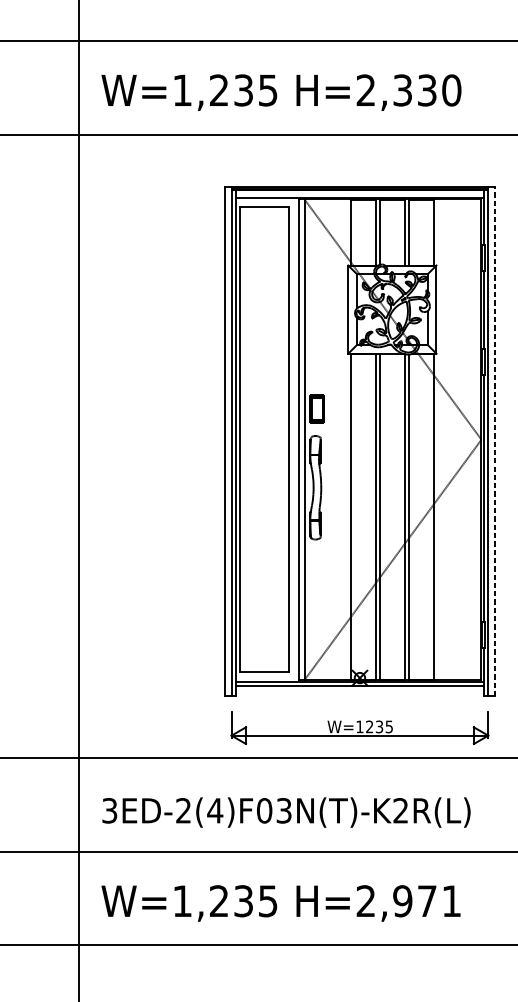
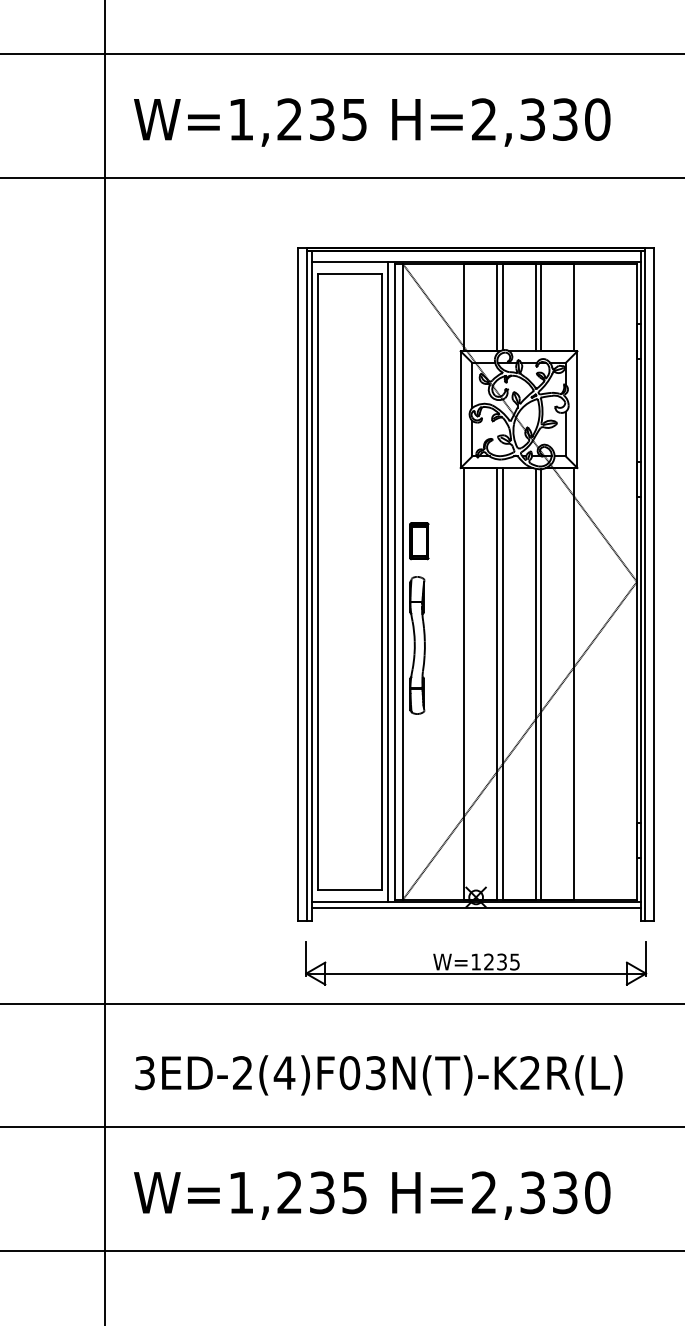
line: (293, 439) -> (388, 581), added
line: (494, 441) -> (654, 584), dashed -> solid
text: (427, 901) -> (565, 1192), H=2,971 -> H=2,330

